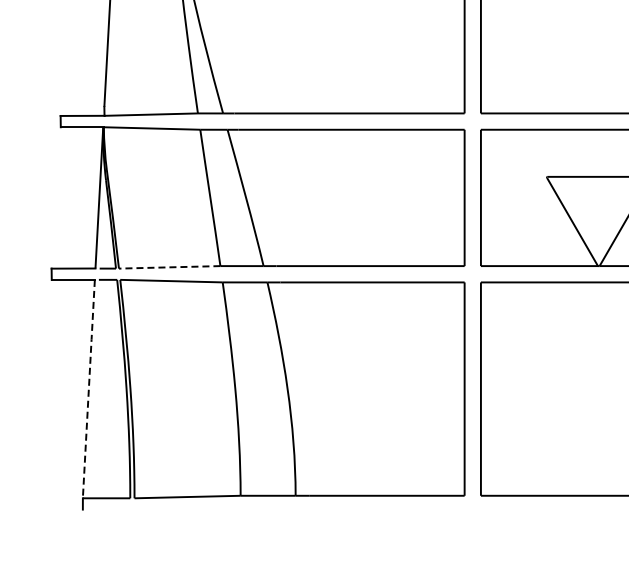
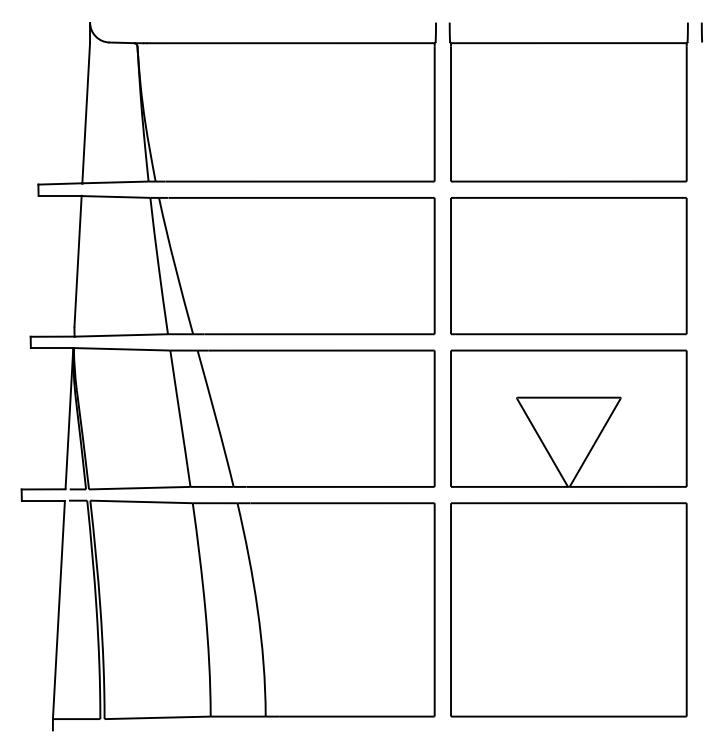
line: (169, 267) -> (139, 488), dashed -> solid
line: (88, 388) -> (58, 609), dashed -> solid

